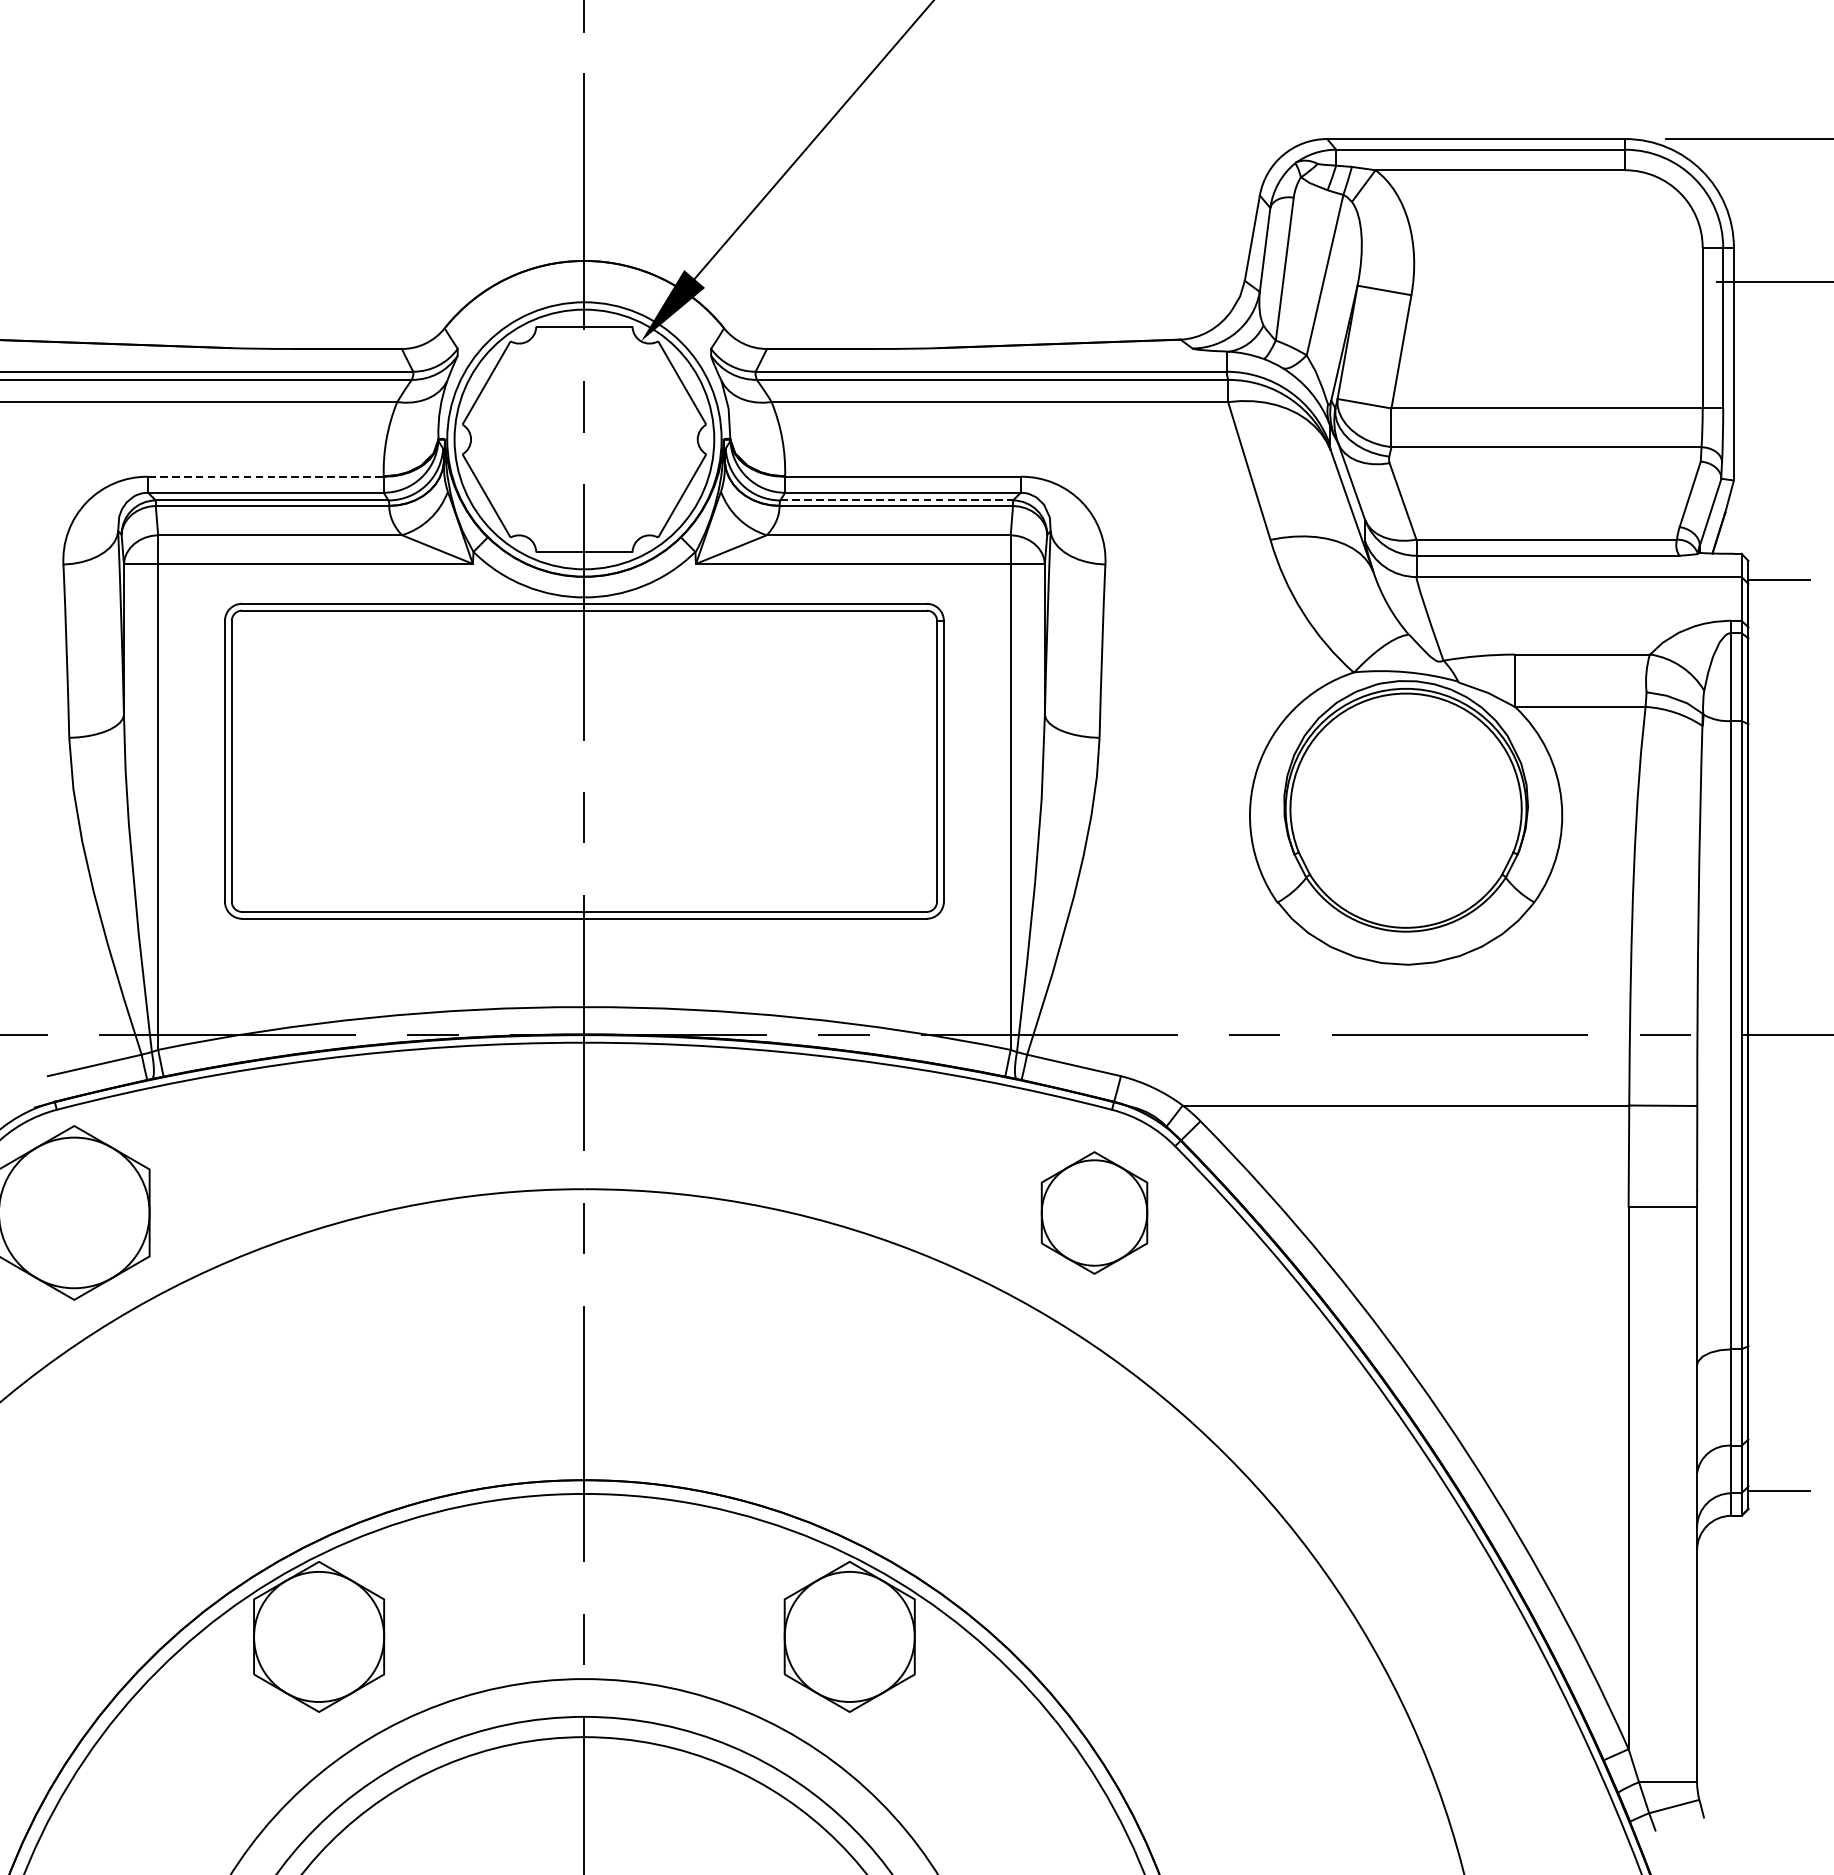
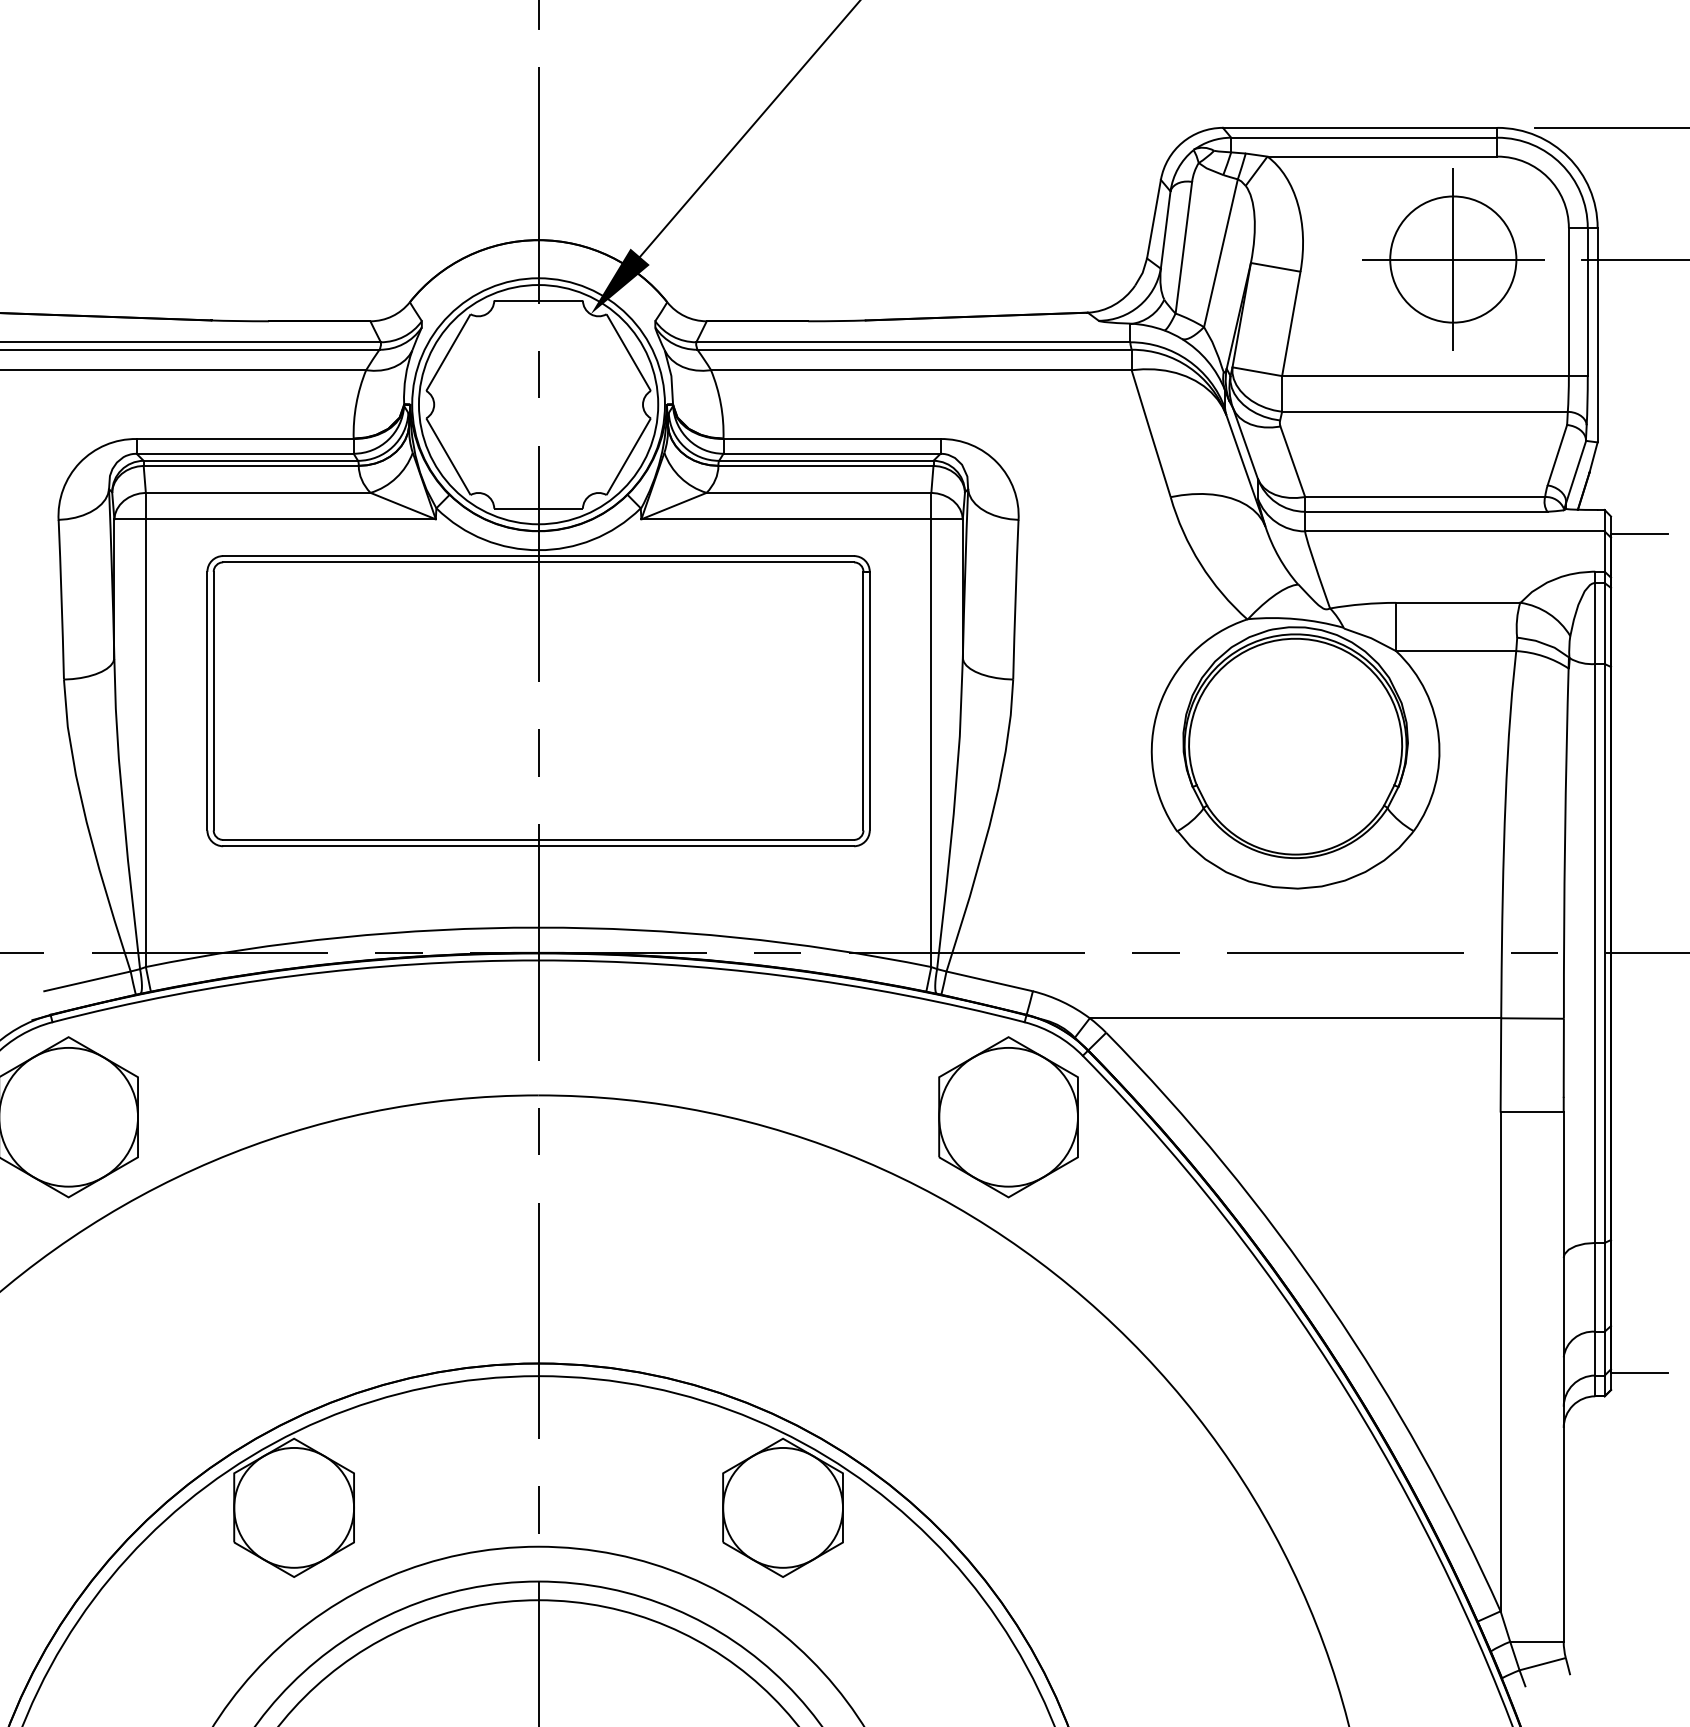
part: (1577, 281) -> (1453, 259), added
line: (266, 477) -> (245, 439), dashed -> solid
line: (896, 500) -> (826, 460), dashed -> solid
part: (1094, 1213) -> (1008, 1117), size x1.43

